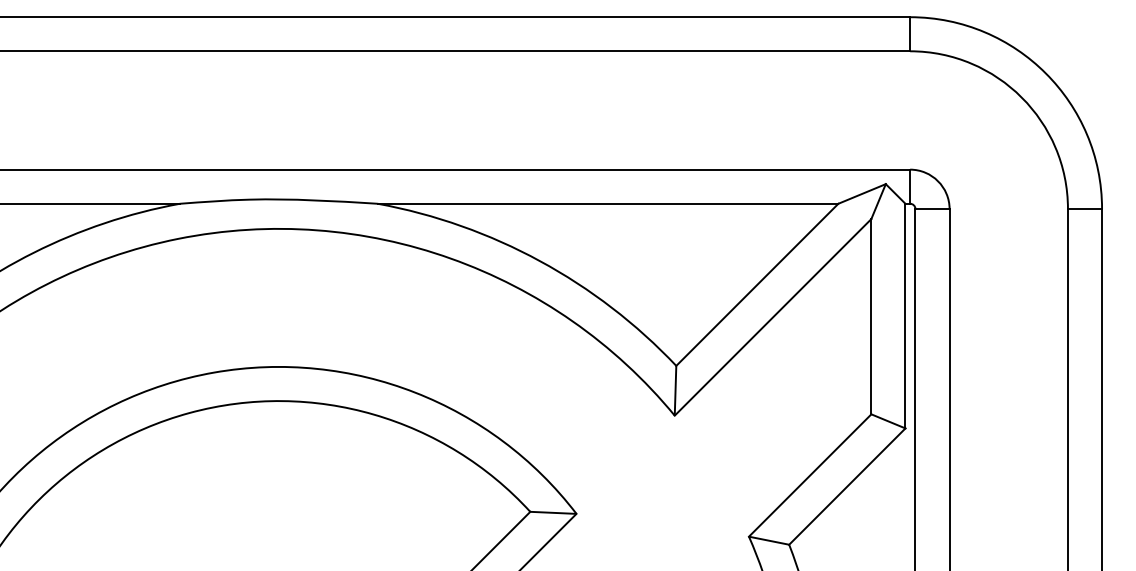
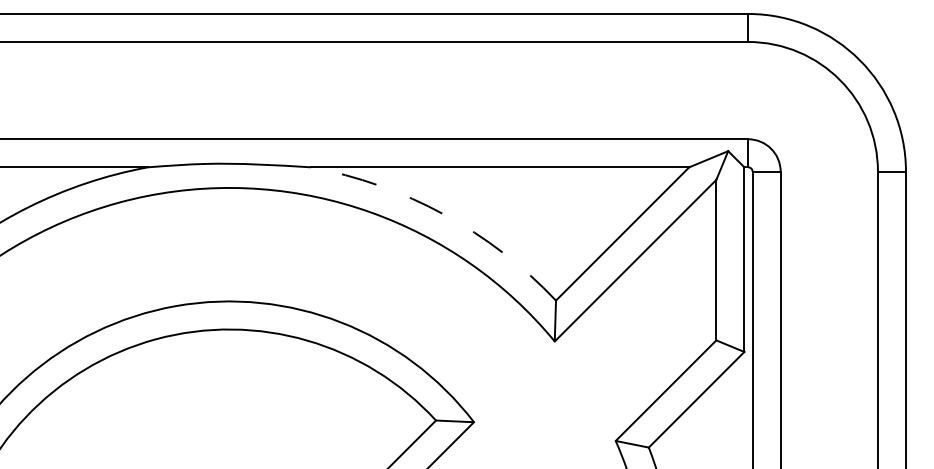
arc: (539, 261) -> (443, 214), solid -> dashed

